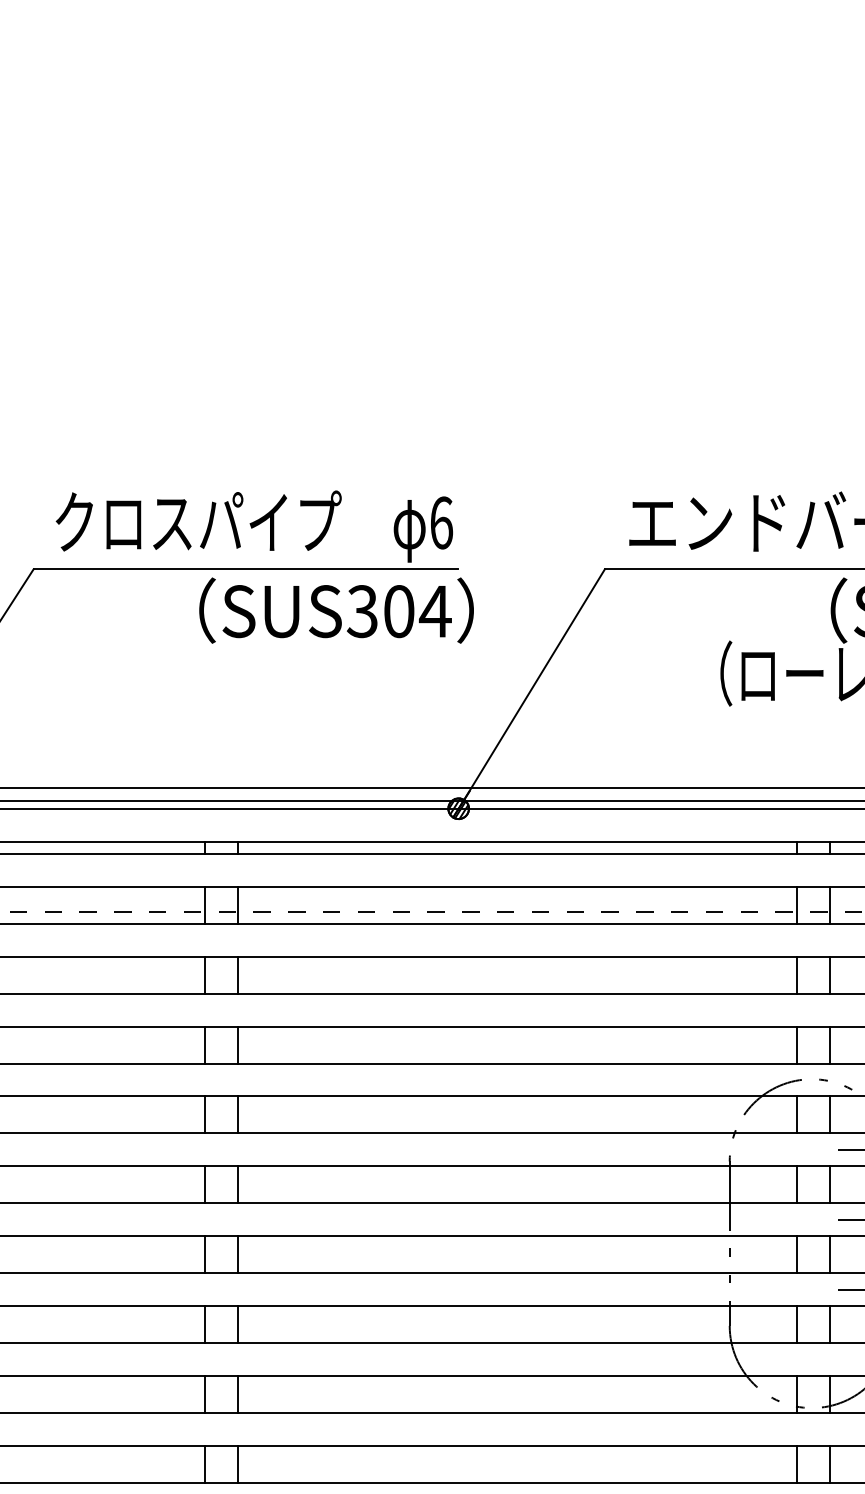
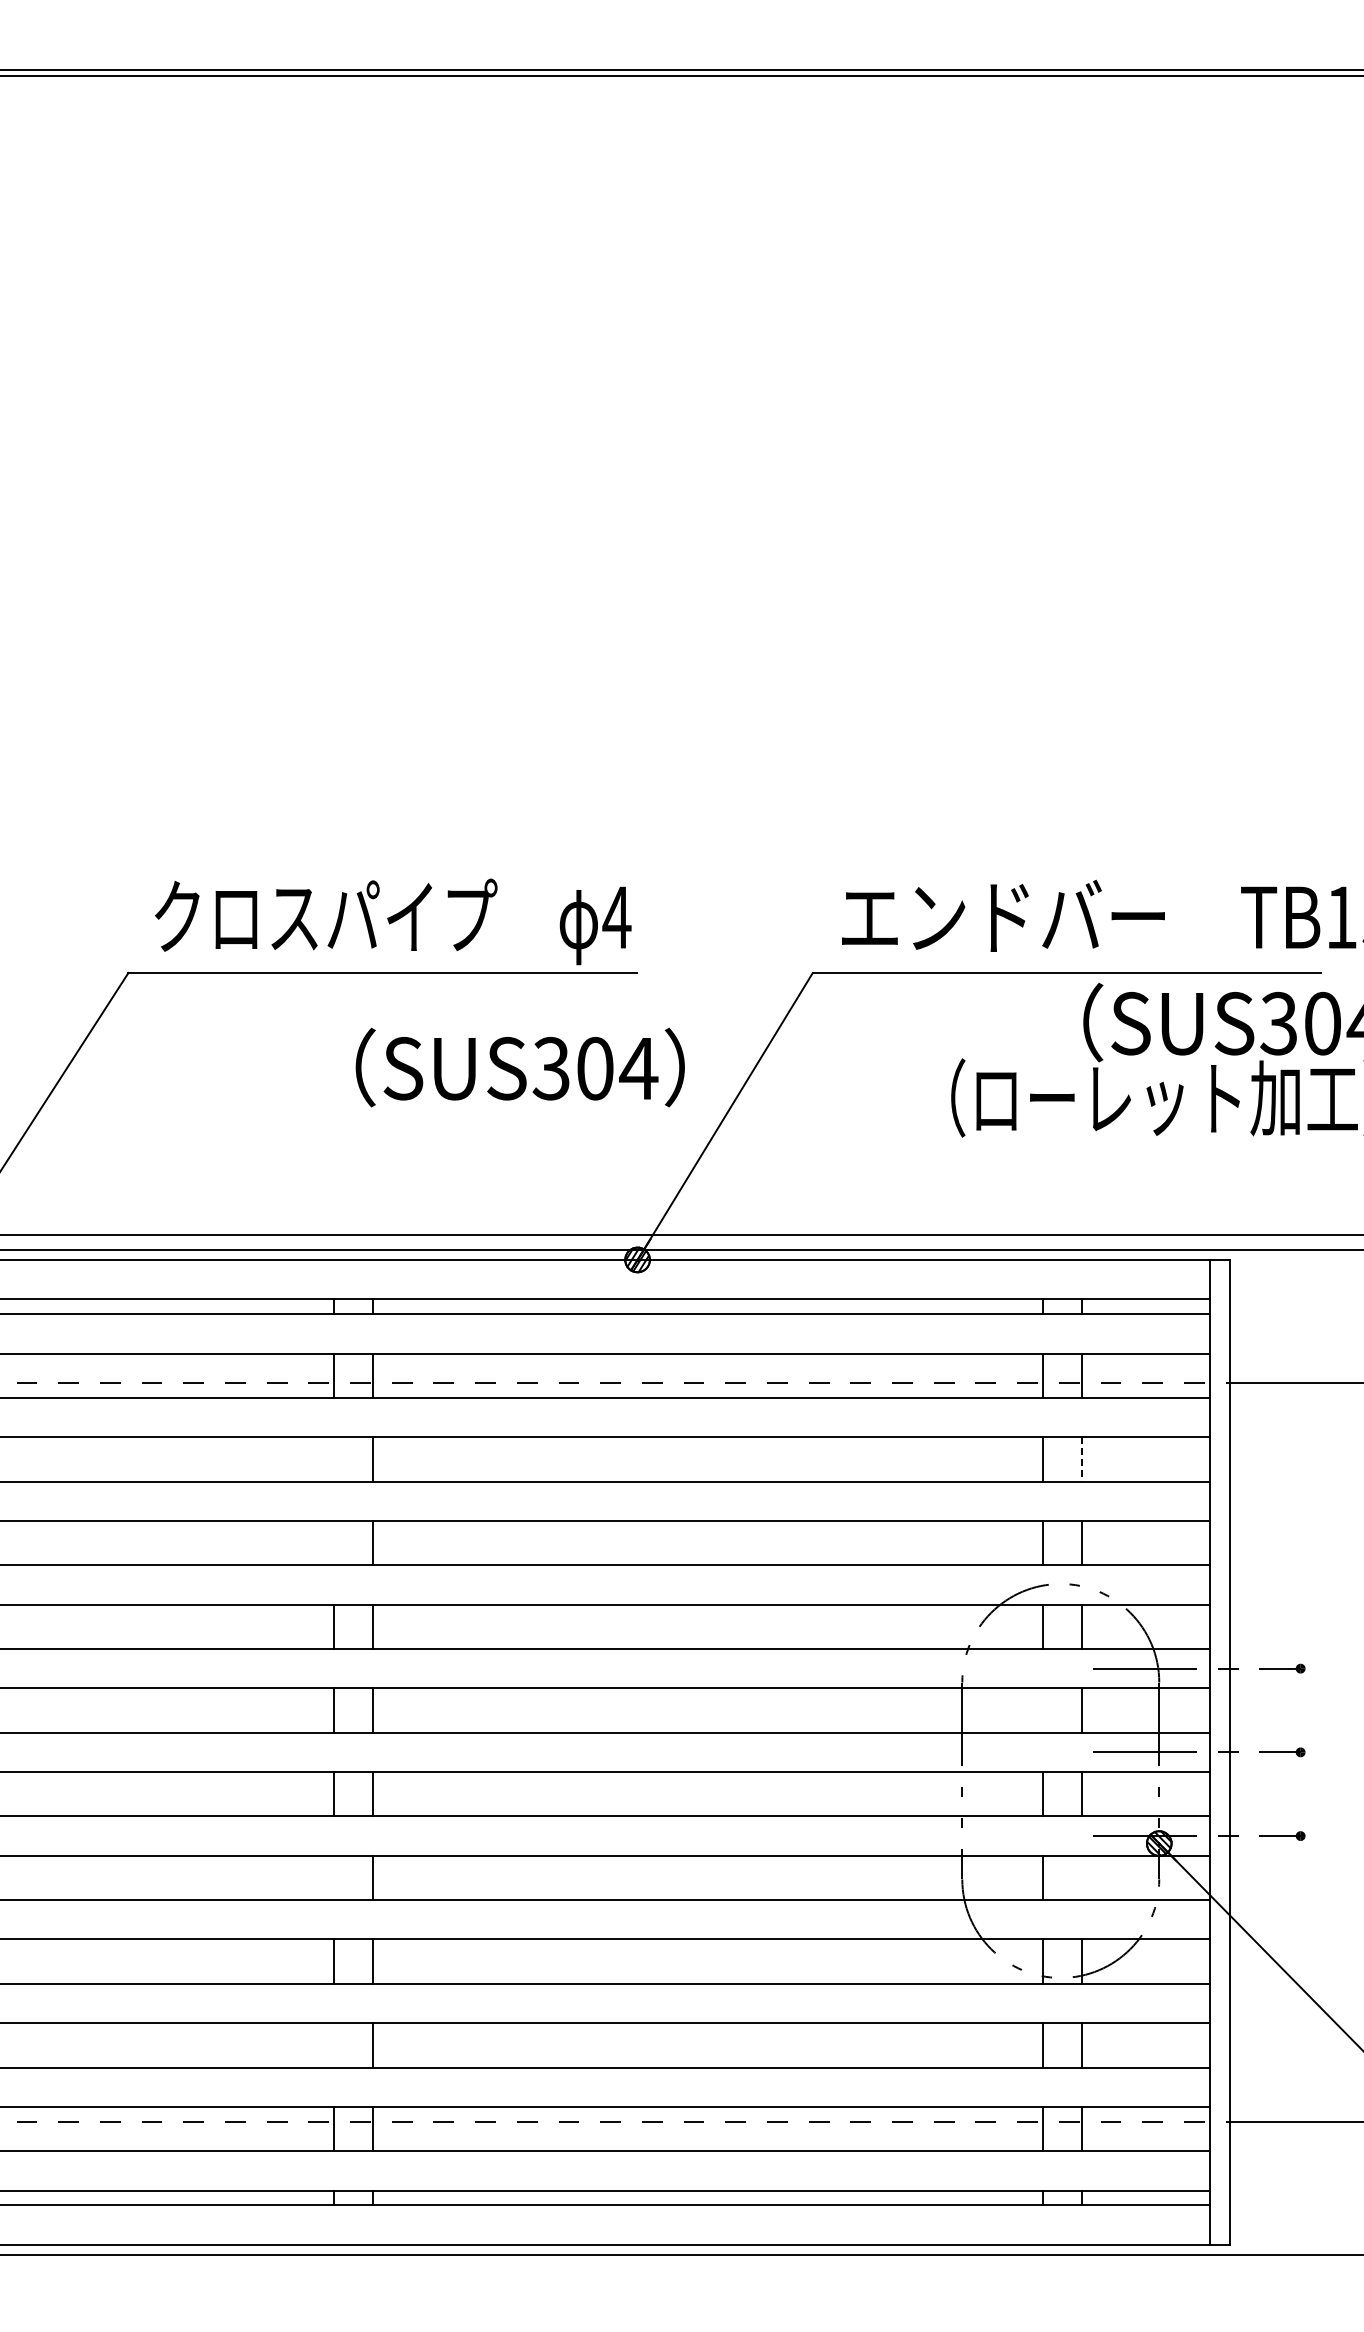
text: (441, 522) -> (616, 917), 6 -> 4
text: (335, 610) -> (519, 1067), moved
line: (204, 975) -> (333, 1459), removed
line: (830, 975) -> (1082, 1459), solid -> dashed
line: (204, 1044) -> (333, 1542), removed
line: (796, 1184) -> (1042, 1710), removed
line: (204, 1324) -> (333, 1877), removed
line: (830, 1324) -> (1082, 1877), removed
line: (204, 1464) -> (333, 2045), removed

